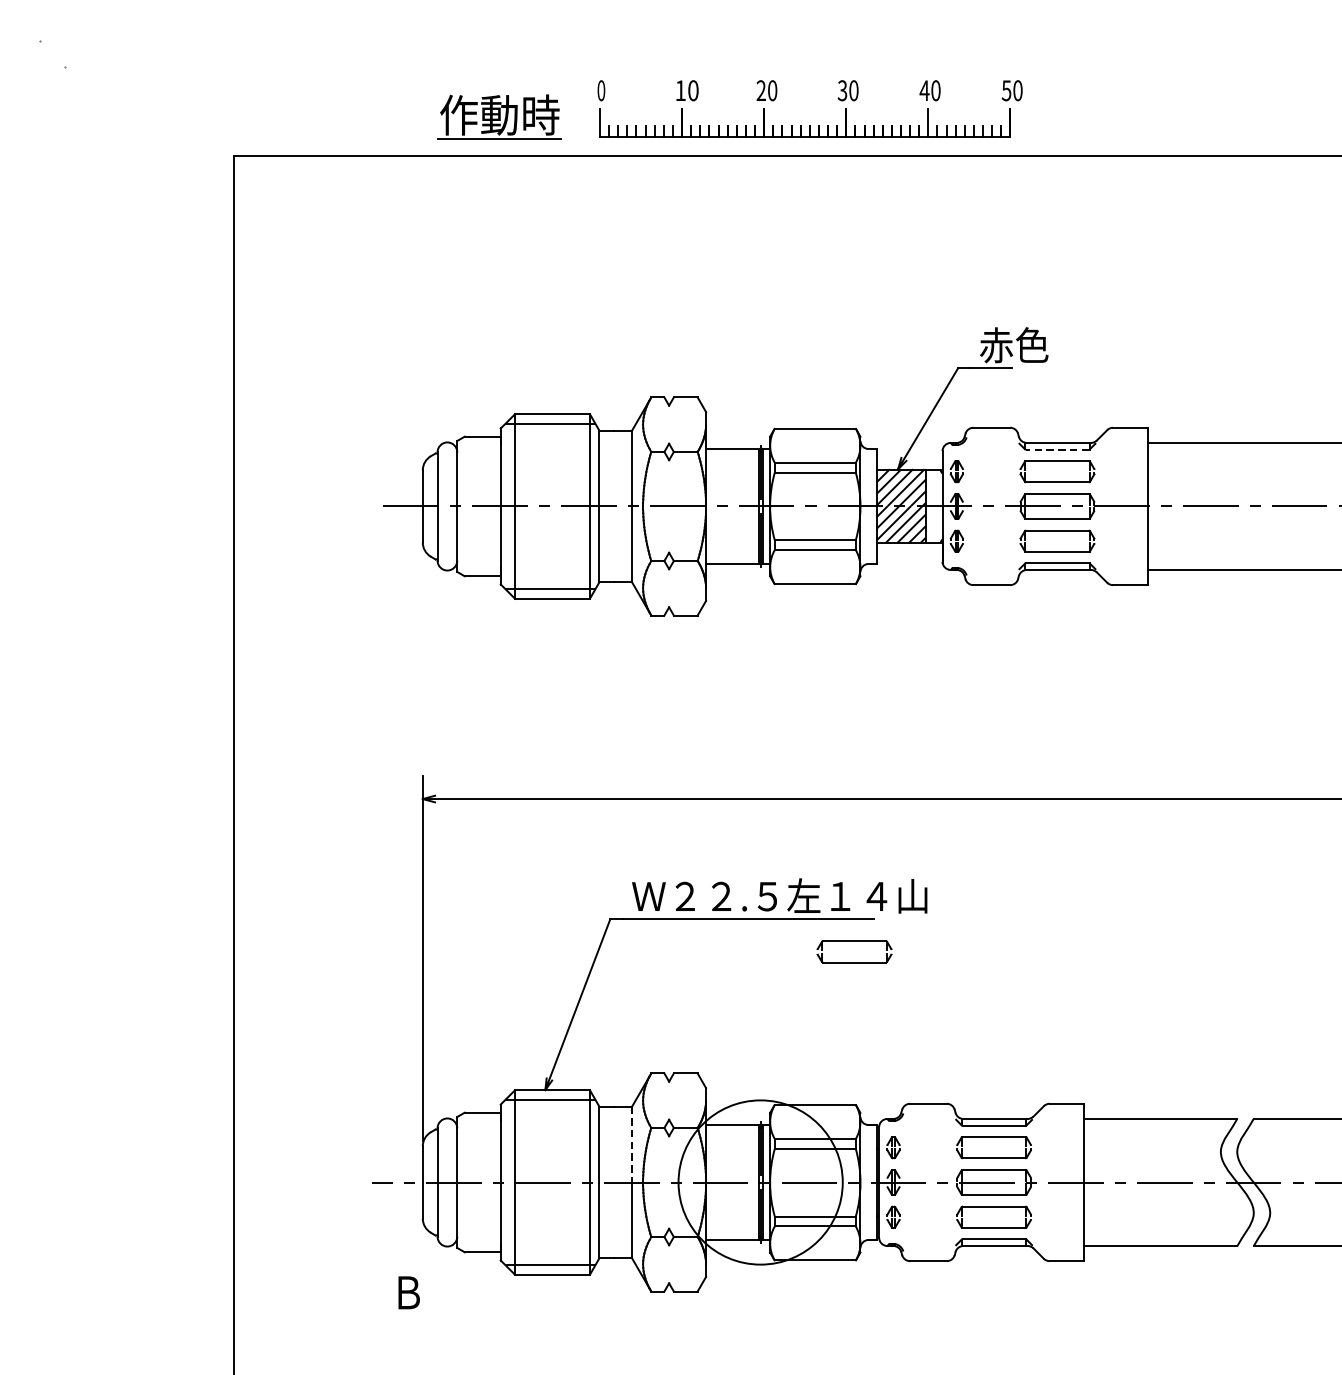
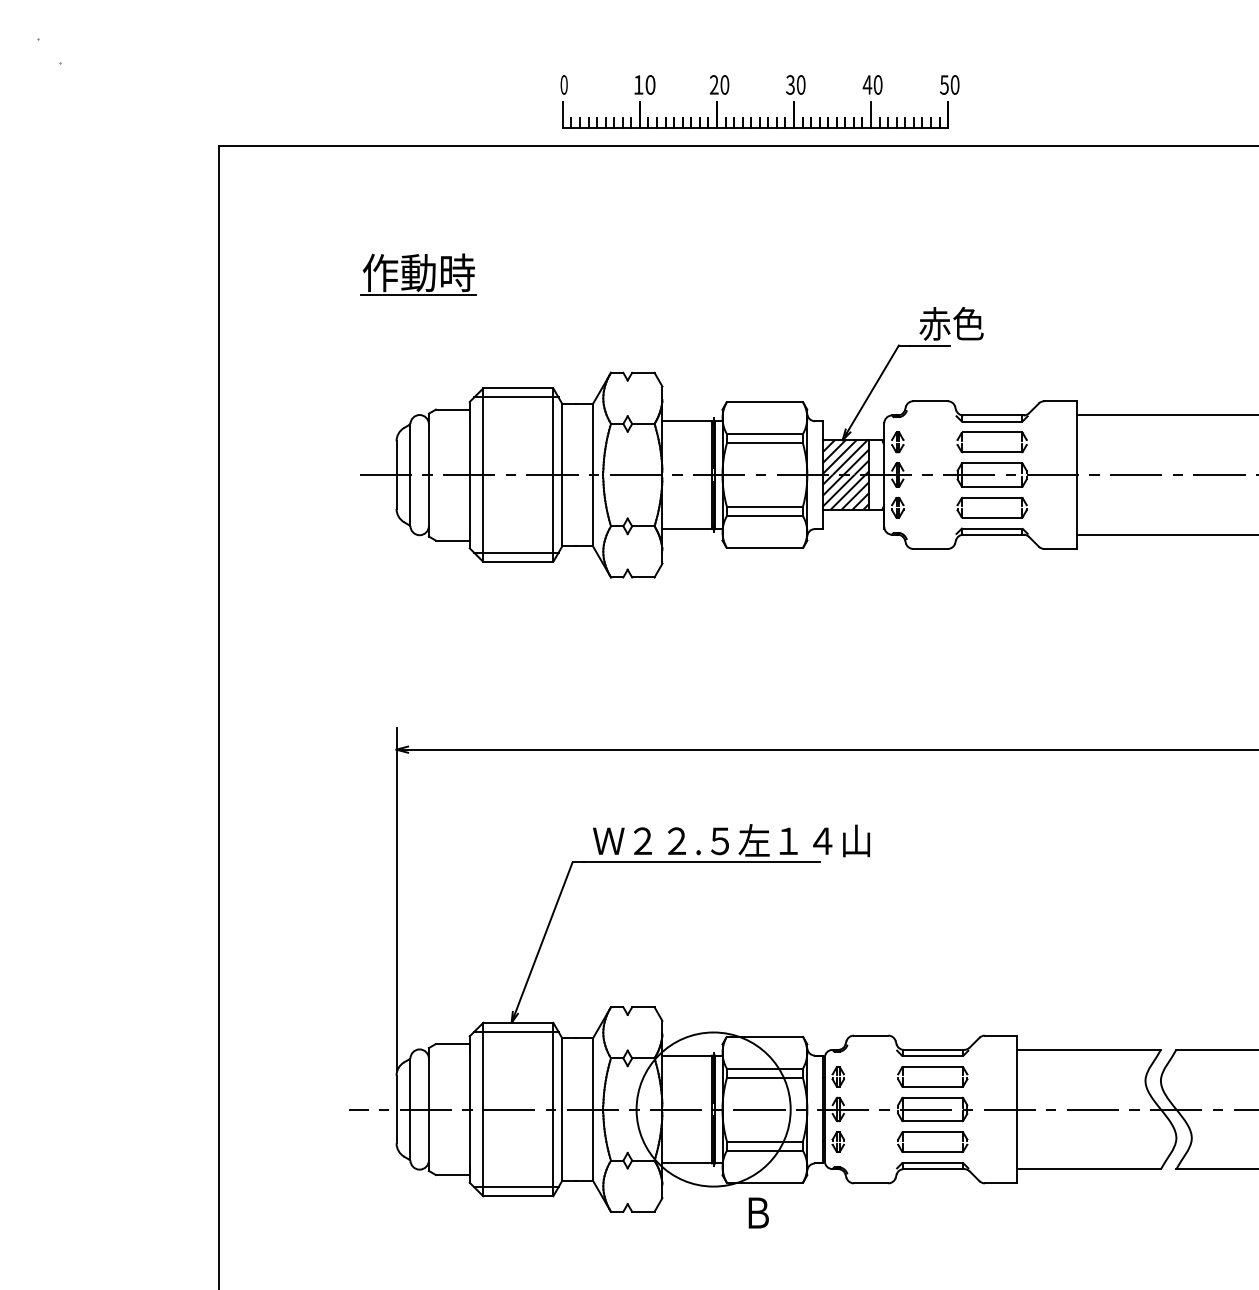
part: (499, 116) -> (418, 274), moved
line: (1057, 449) -> (992, 421), dashed -> solid
part: (854, 941) -> (801, 883), removed
line: (632, 1144) -> (593, 1073), dashed -> solid
text: (408, 1292) -> (758, 1212), moved

